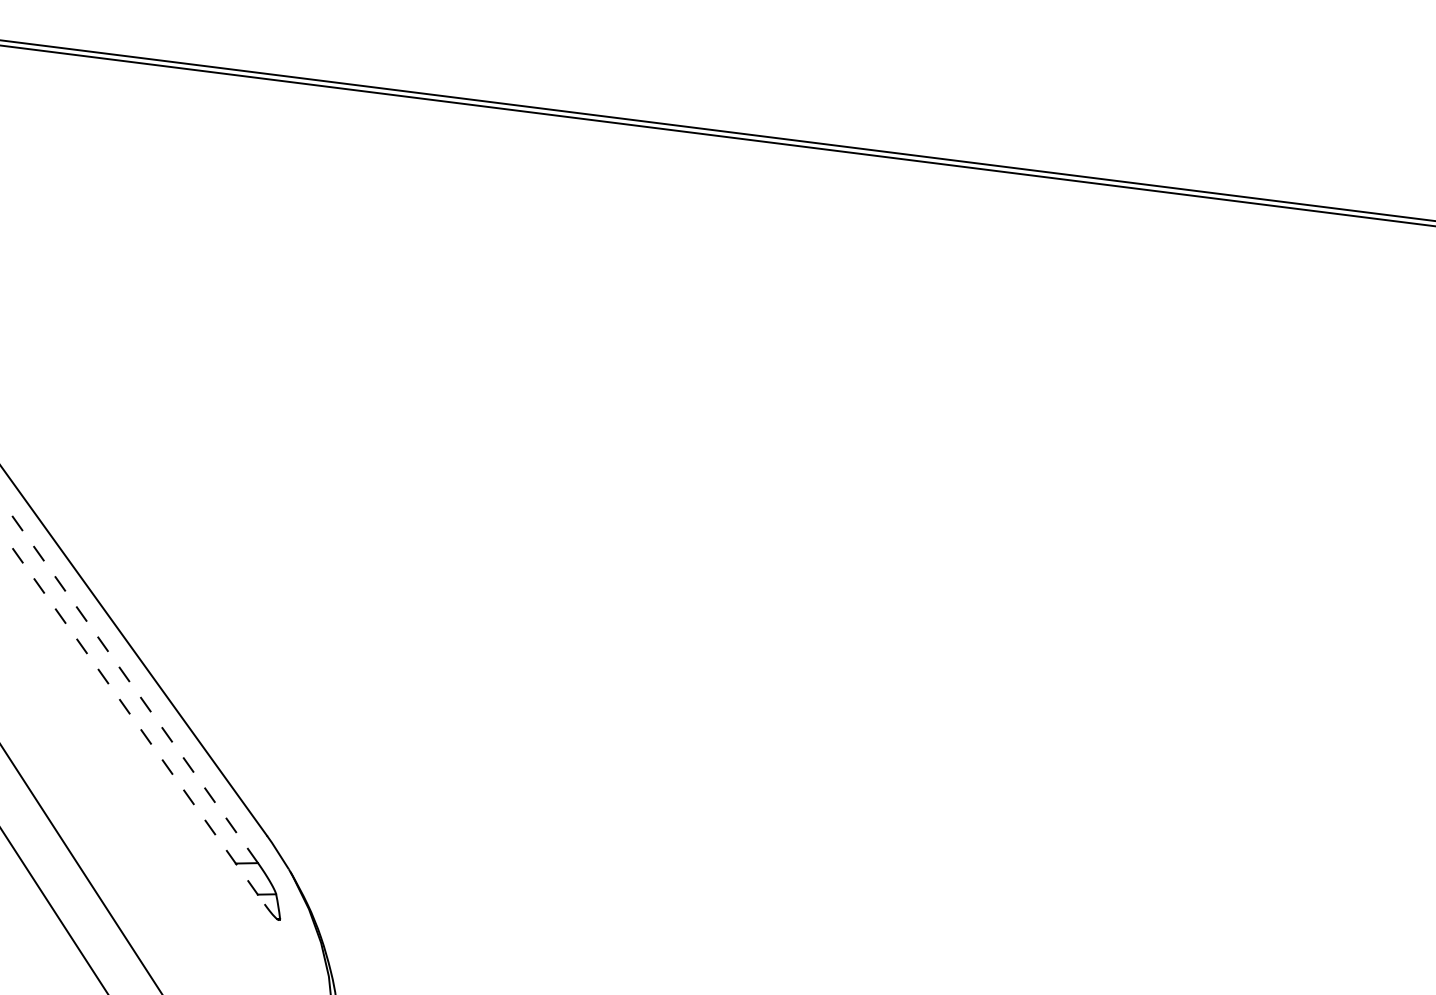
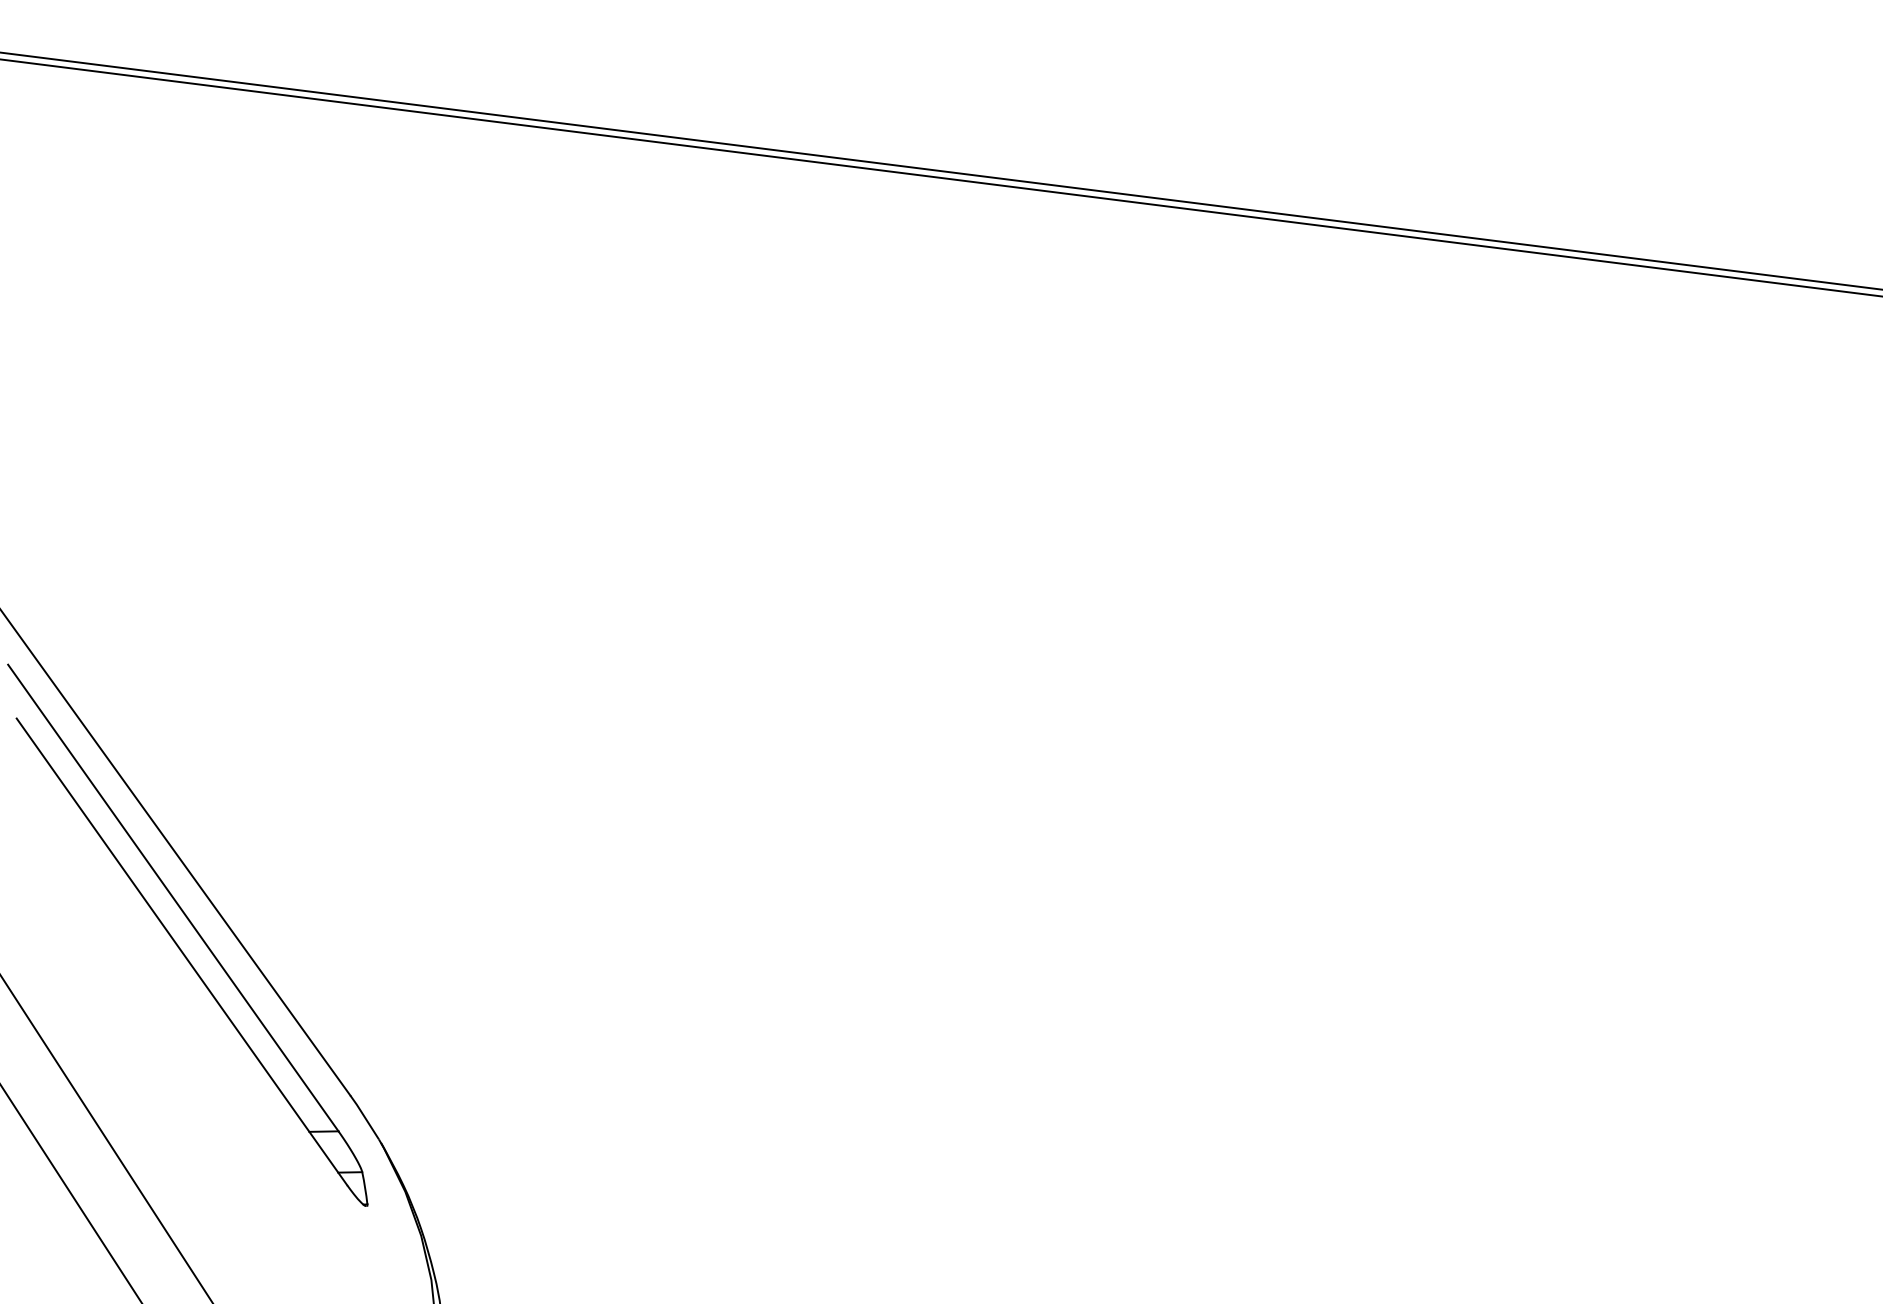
line: (132, 685) -> (173, 898), dashed -> solid
line: (138, 725) -> (181, 951), dashed -> solid

